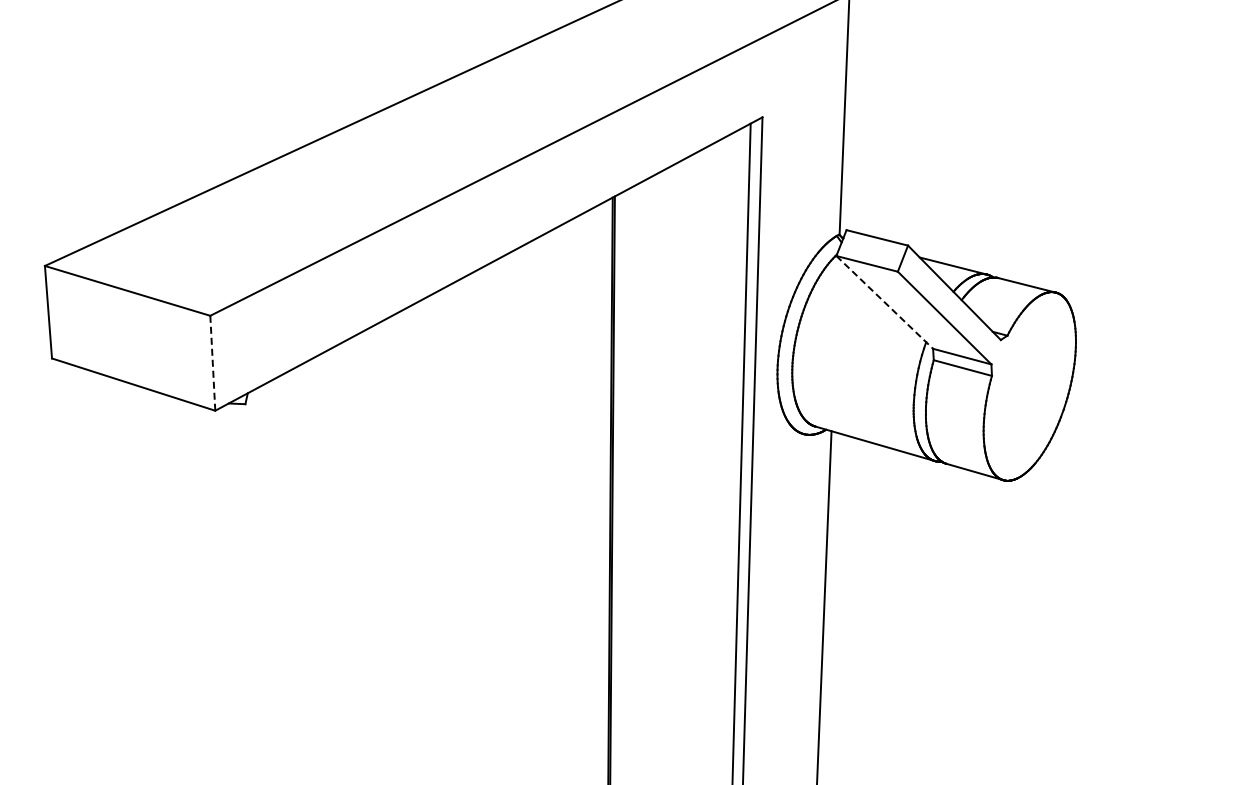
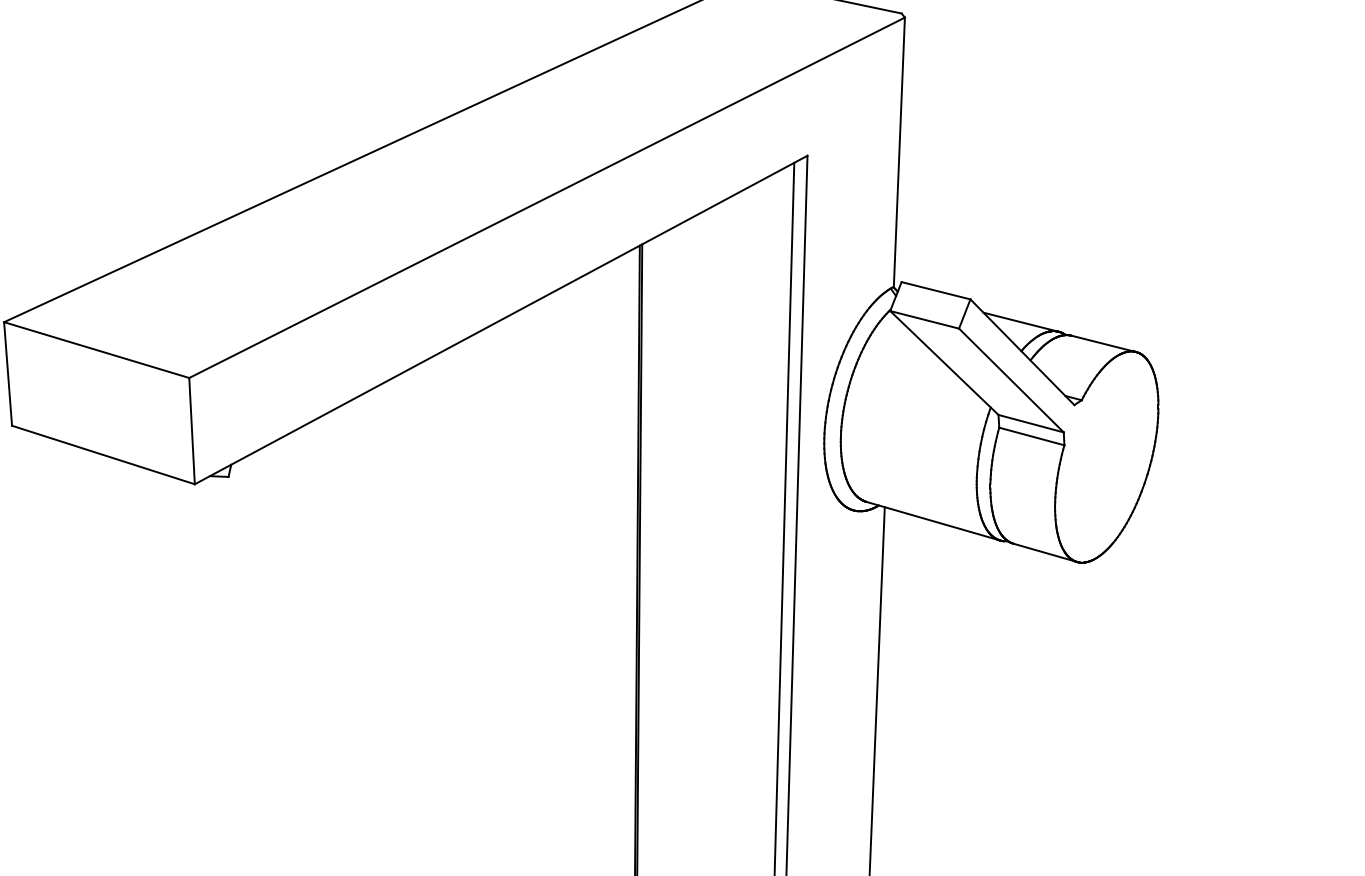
line: (885, 302) -> (945, 363), dashed -> solid
line: (212, 363) -> (191, 431), dashed -> solid

